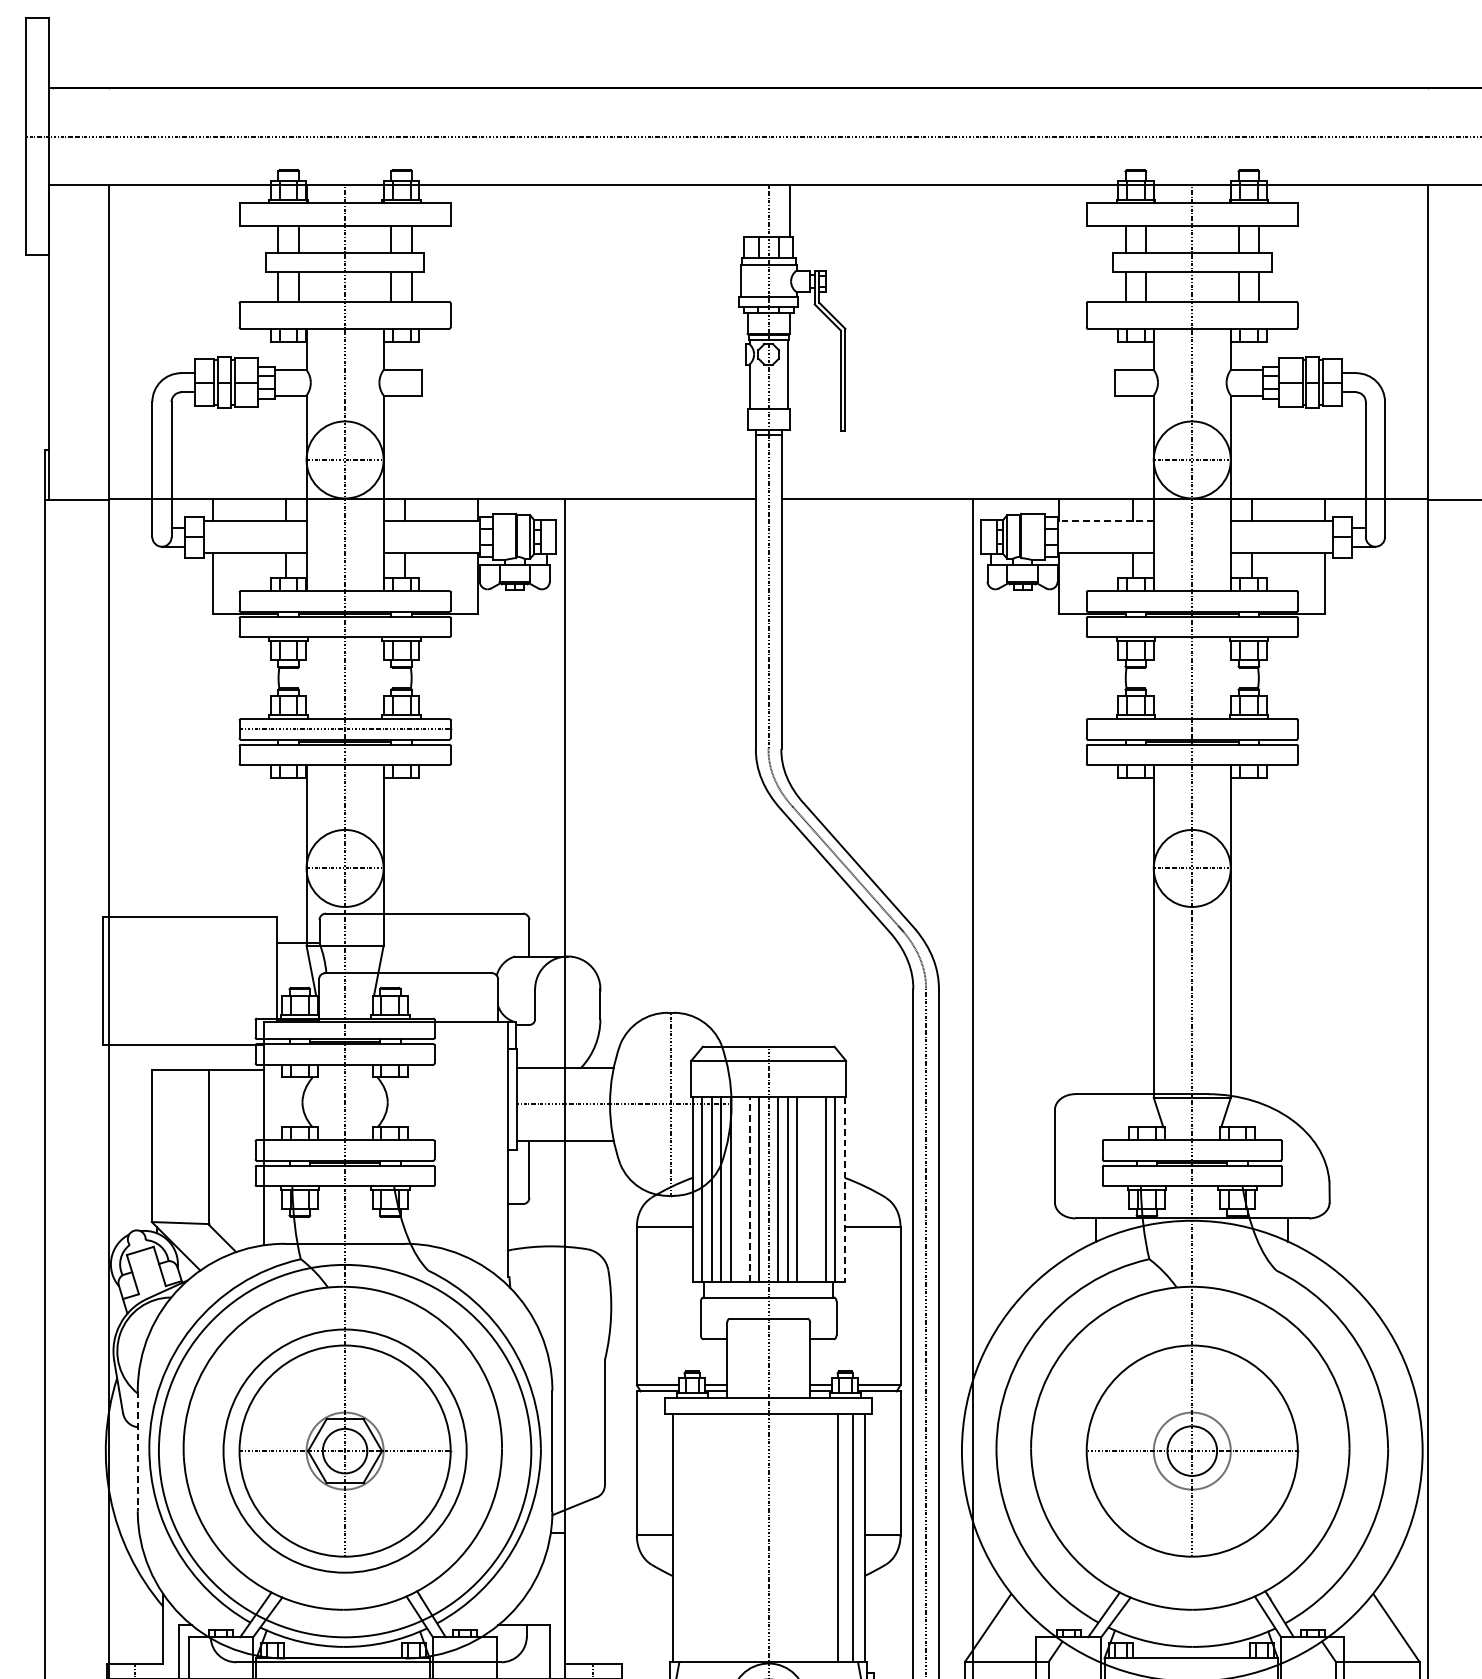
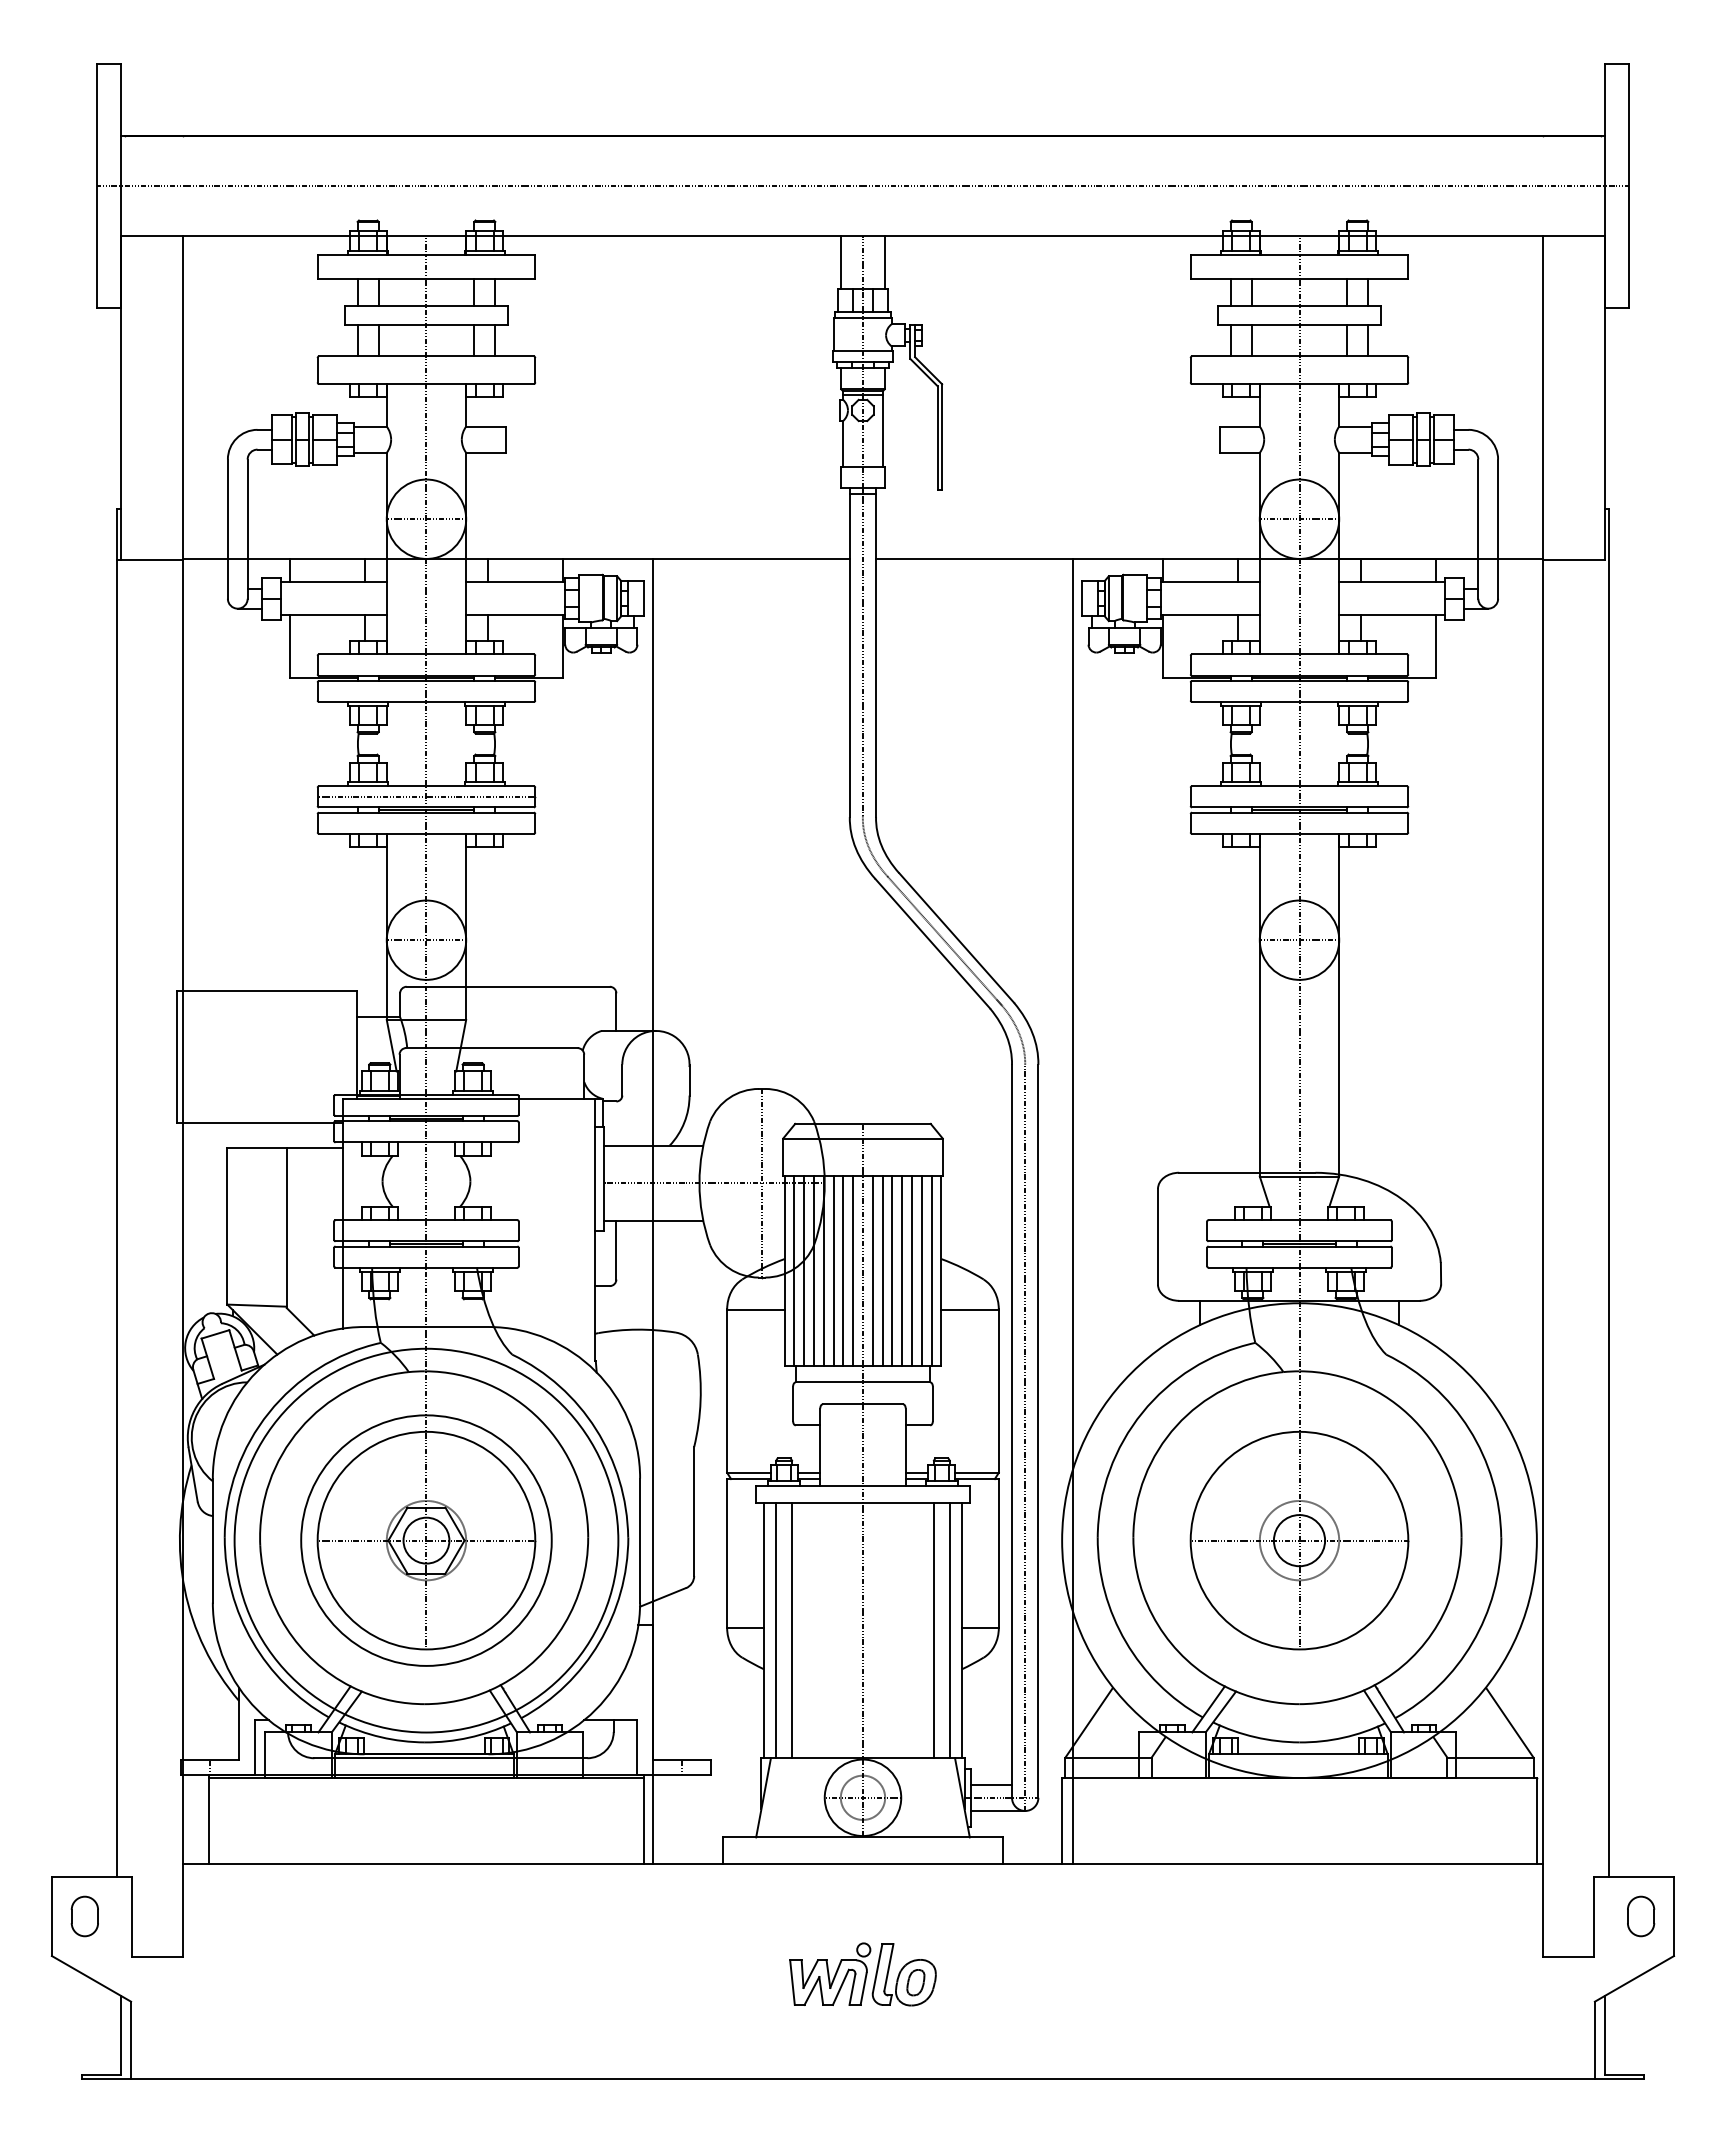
line: (746, 210) -> (840, 262), added
line: (1105, 521) -> (1210, 582), dashed -> solid
line: (740, 1188) -> (833, 1270), added
line: (749, 1188) -> (843, 1270), dashed -> solid
line: (807, 1188) -> (902, 1270), added
line: (816, 1188) -> (912, 1270), added
line: (844, 1189) -> (941, 1271), dashed -> solid
line: (137, 1450) -> (212, 1540), dashed -> solid
line: (684, 1538) -> (776, 1630), added
line: (700, 1538) -> (792, 1630), added

